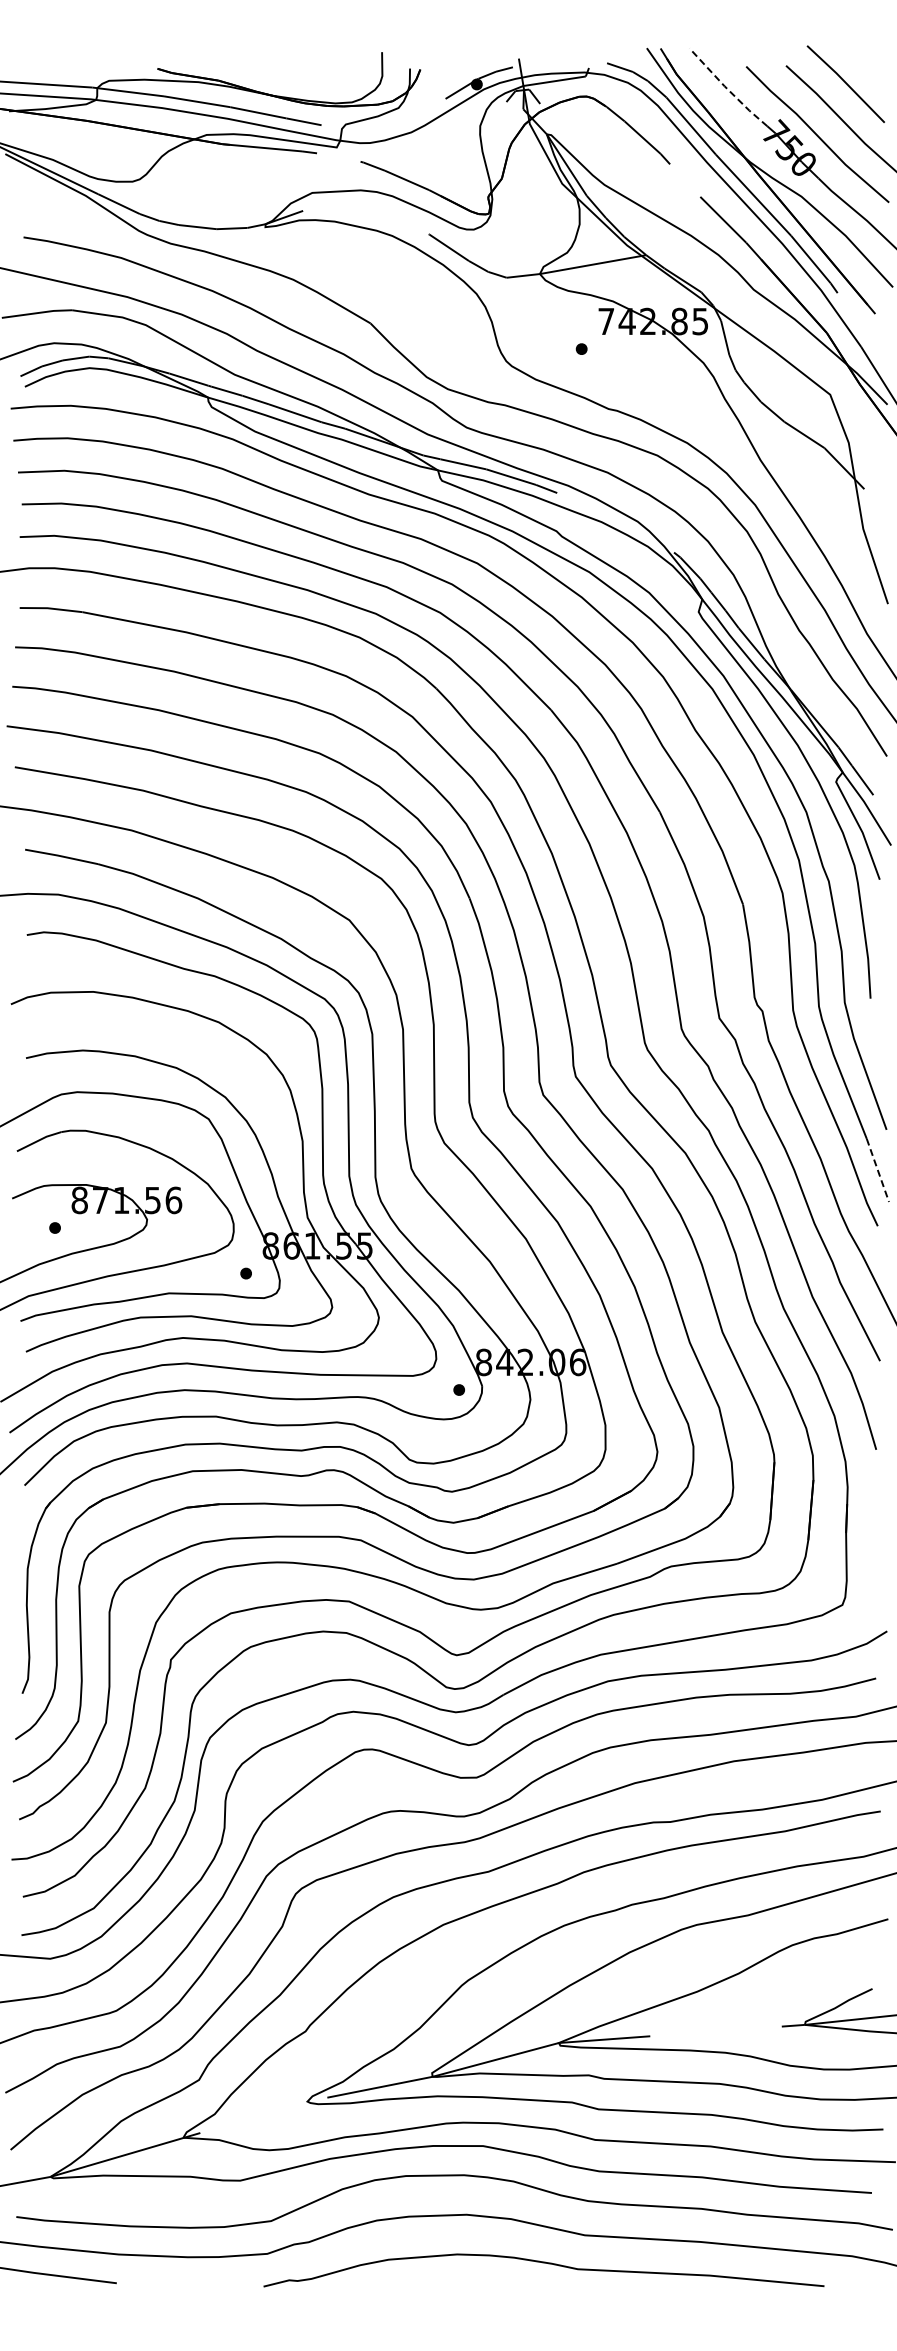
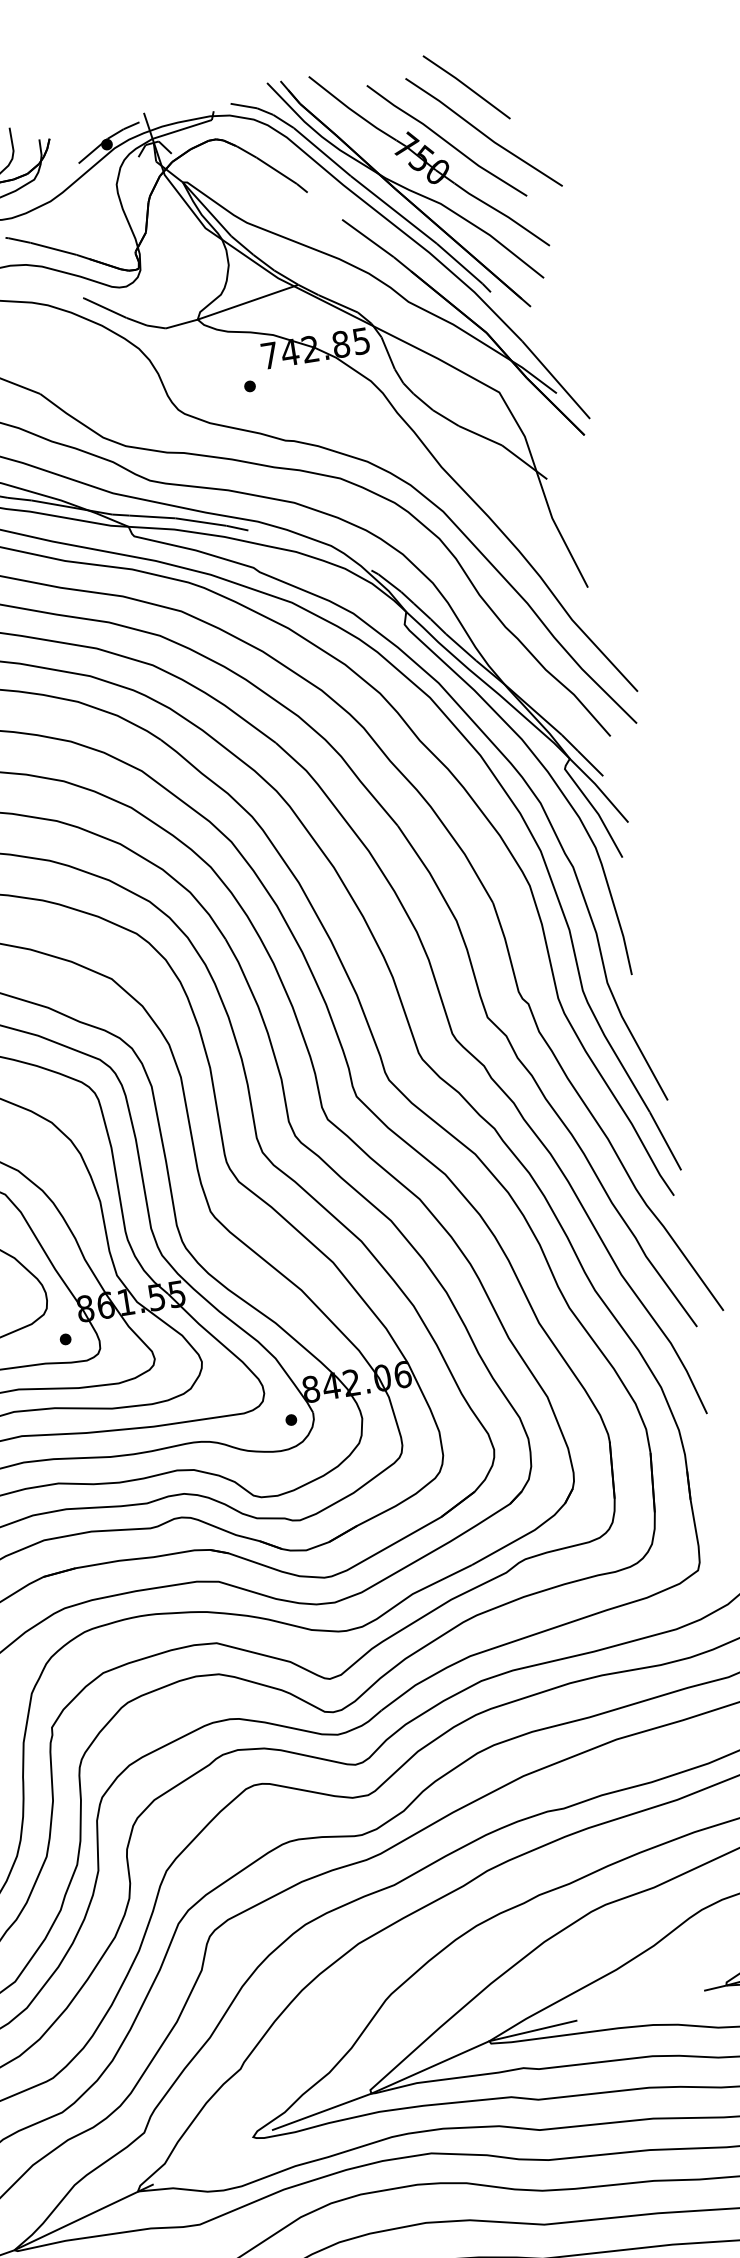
line: (726, 88) -> (350, 109), dashed -> solid
line: (878, 1170) -> (666, 1141), dashed -> solid

